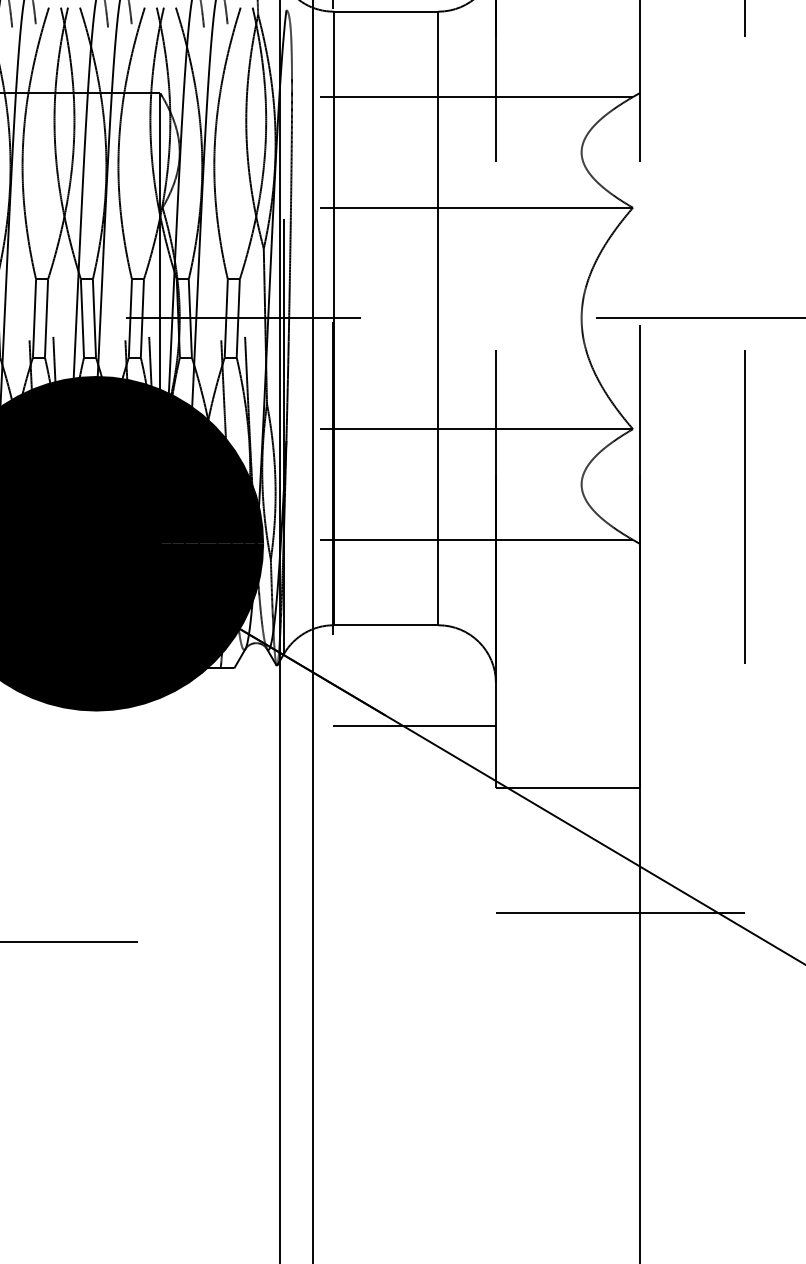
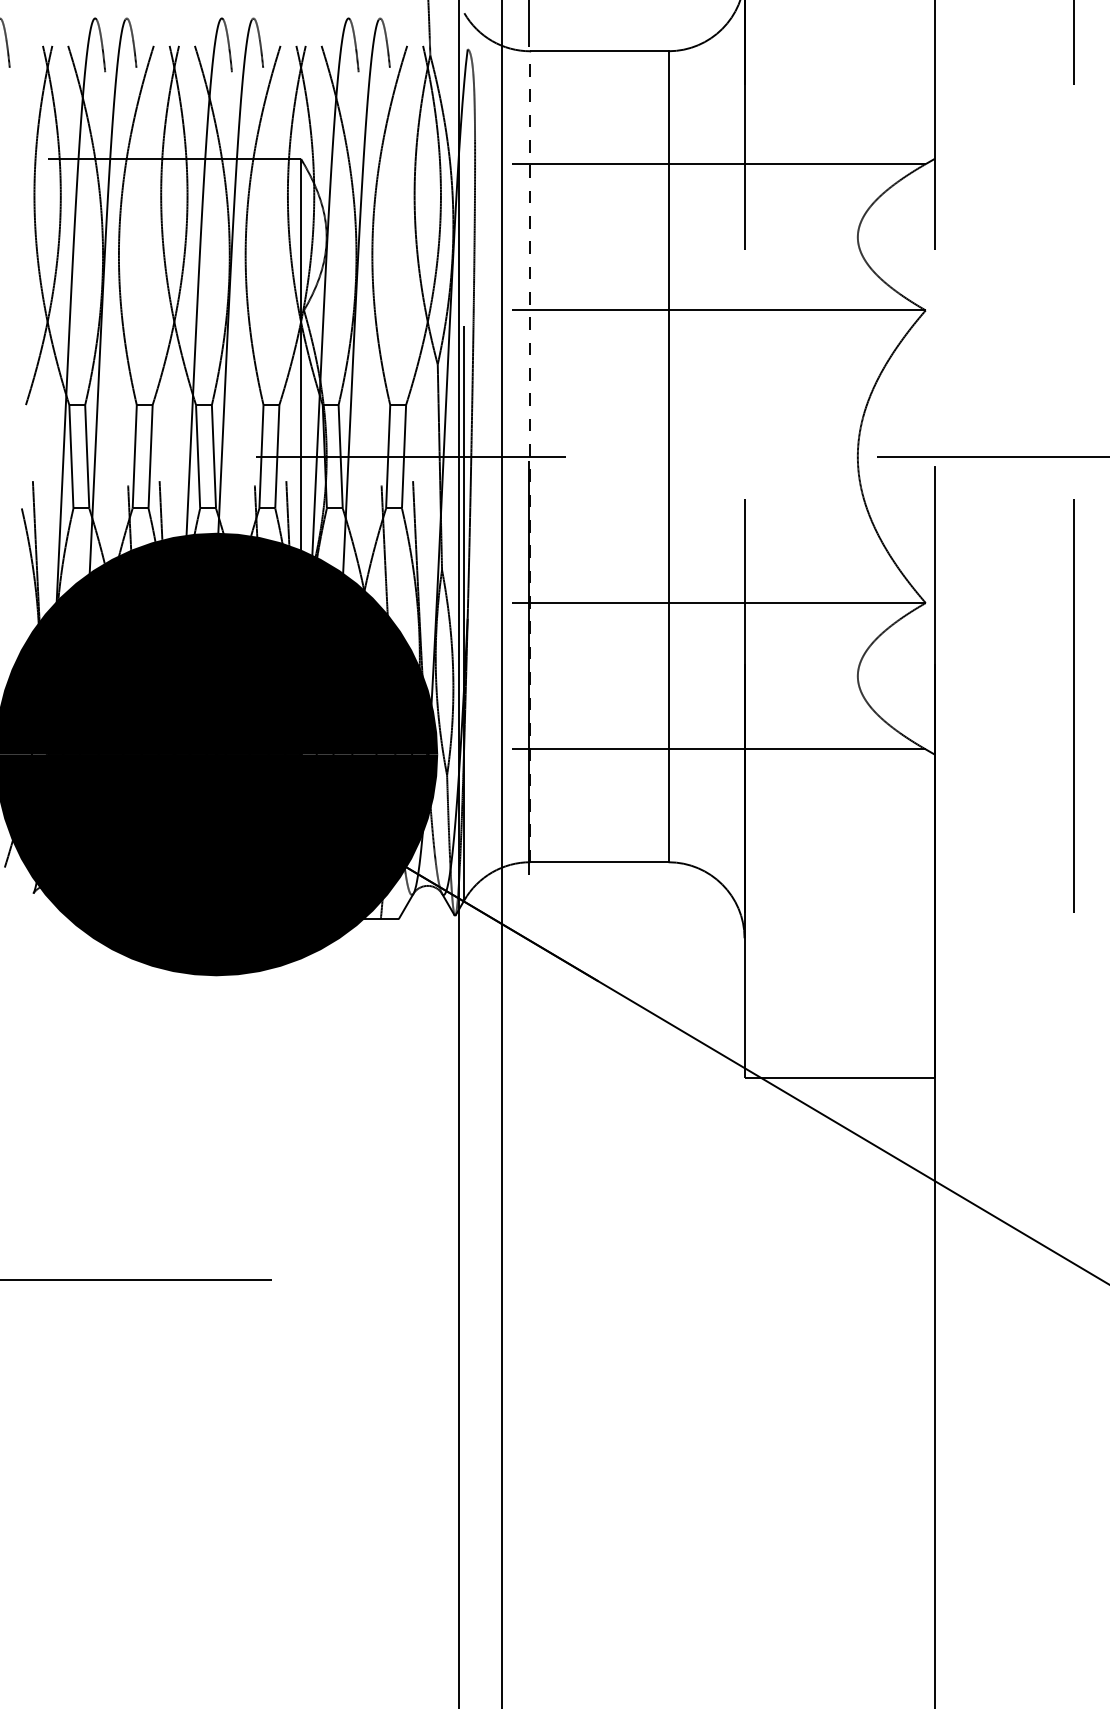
line: (333, 318) -> (530, 456), solid -> dashed
line: (414, 726) -> (636, 995), removed
line: (620, 912) -> (909, 1242), removed

